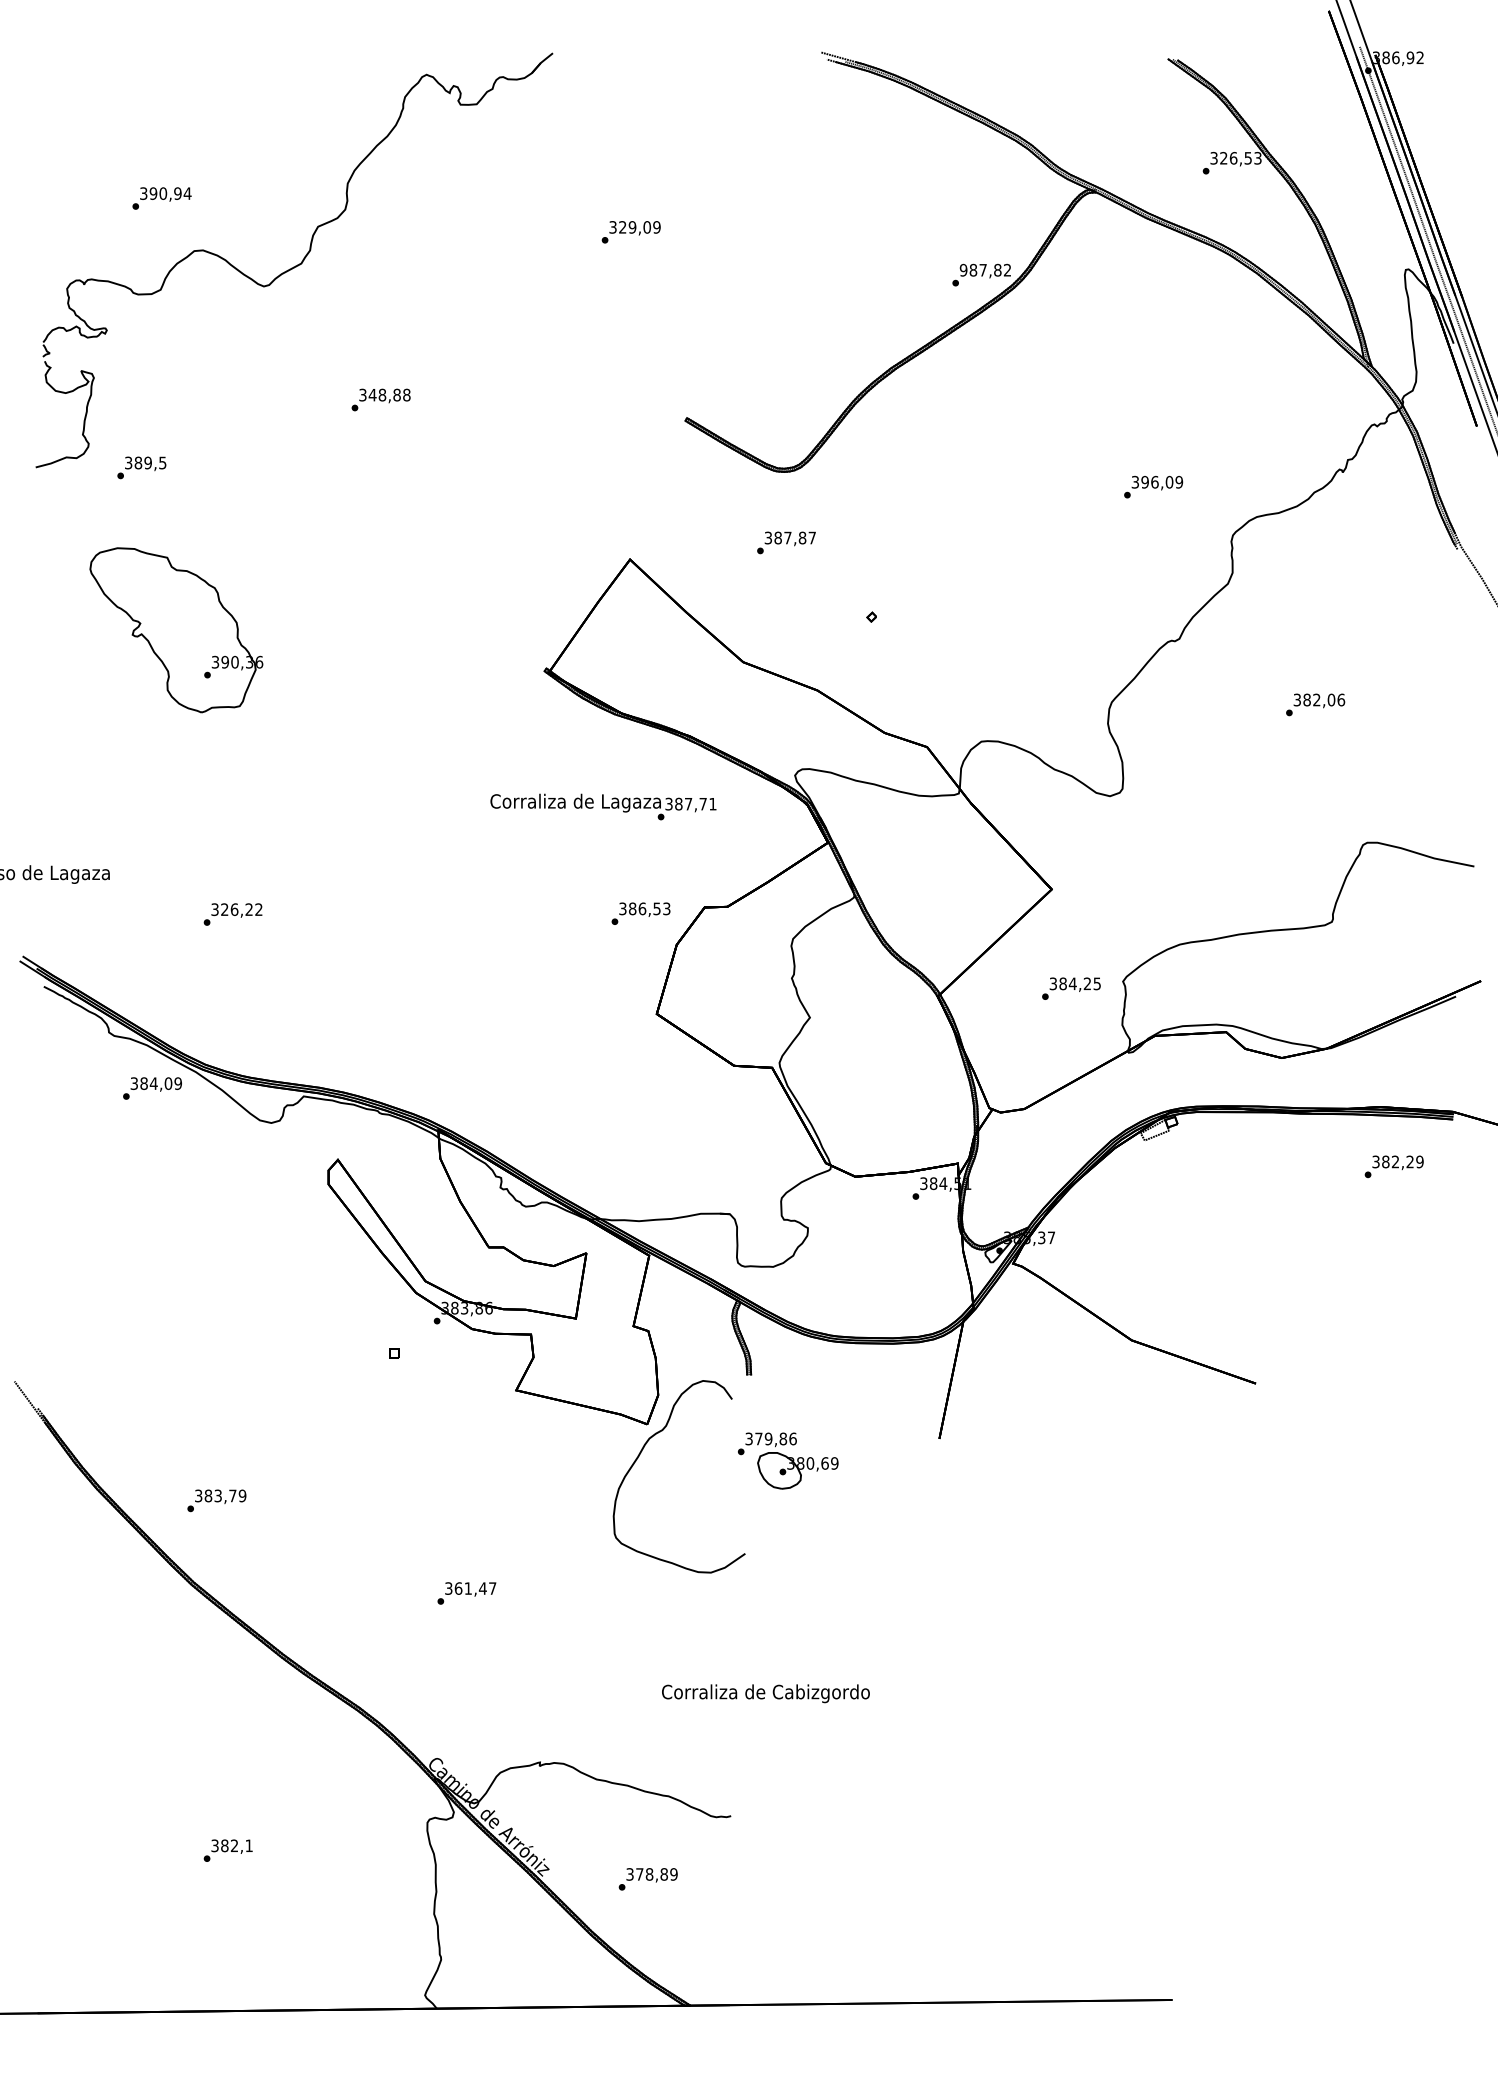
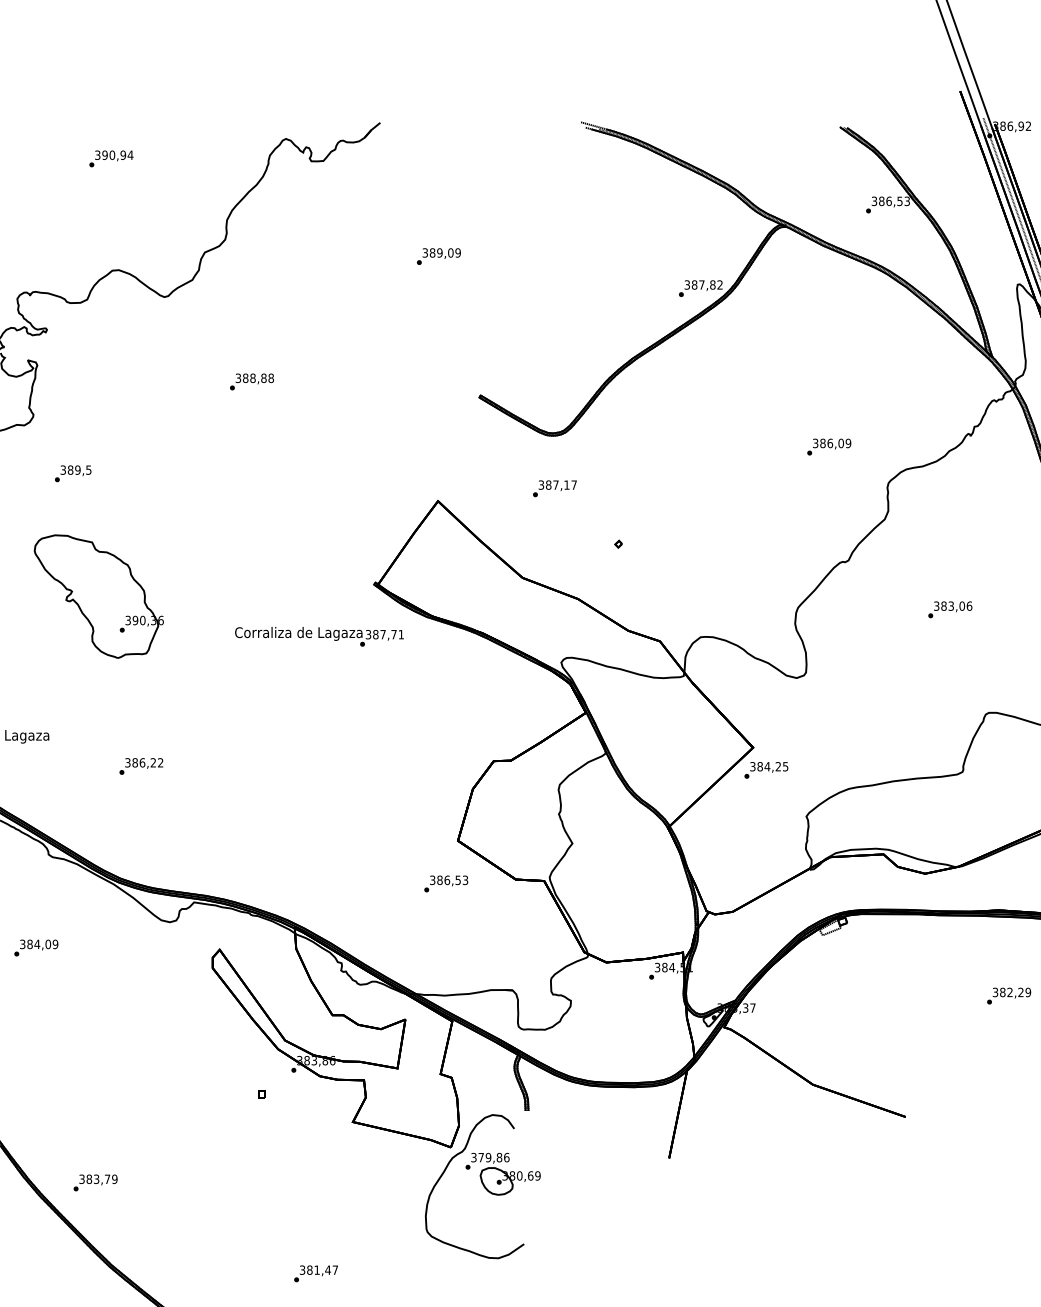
text: (1223, 158) -> (881, 201), 326,53 -> 386,53
text: (161, 198) -> (111, 158), moved
text: (622, 227) -> (432, 253), 329,09 -> 389,09
text: (963, 270) -> (687, 285), 987,82 -> 387,82
text: (372, 394) -> (245, 377), 348,88 -> 388,88
text: (141, 467) -> (72, 473), moved
text: (1144, 482) -> (822, 443), 396,09 -> 386,09
text: (802, 537) -> (566, 484), 387,87 -> 387,17
part: (176, 630) -> (99, 596), moved
text: (1316, 700) -> (951, 606), 382,06 -> 383,06
text: (603, 806) -> (319, 636), moved
text: (224, 909) -> (134, 762), 326,22 -> 386,22
text: (640, 913) -> (445, 883), moved
text: (1071, 988) -> (766, 770), moved
text: (152, 1088) -> (36, 948), moved
text: (1393, 1166) -> (1008, 995), moved
part: (788, 1460) -> (503, 1173), moved
text: (216, 1500) -> (95, 1182), moved
text: (458, 1588) -> (309, 1270), 361,47 -> 381,47

